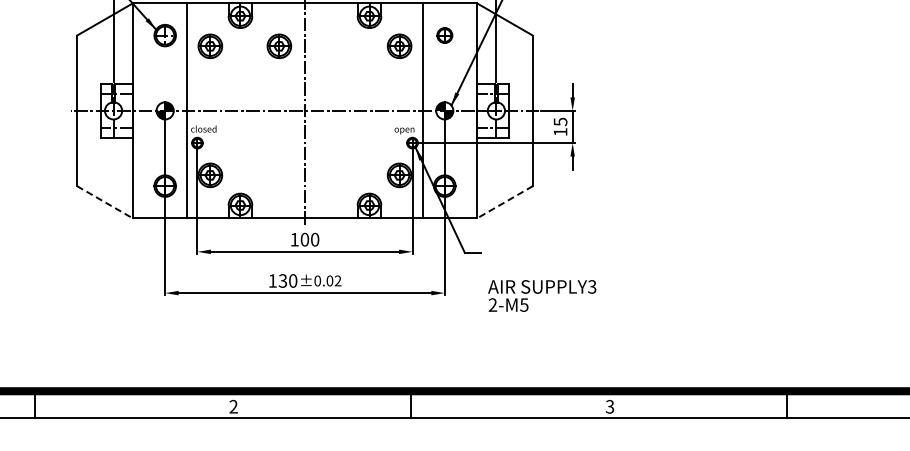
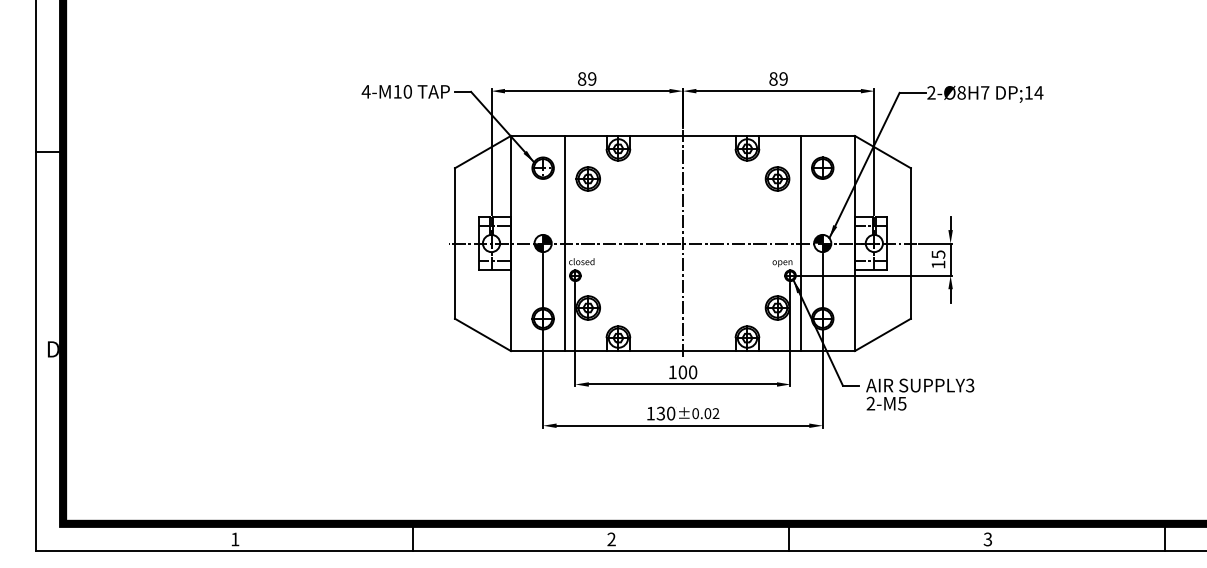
part: (444, 34) -> (822, 167), size x1.43
part: (278, 45) -> (656, 178), removed
line: (105, 202) -> (483, 335), dashed -> solid
line: (504, 202) -> (882, 335), dashed -> solid
text: (542, 295) -> (920, 394), moved

